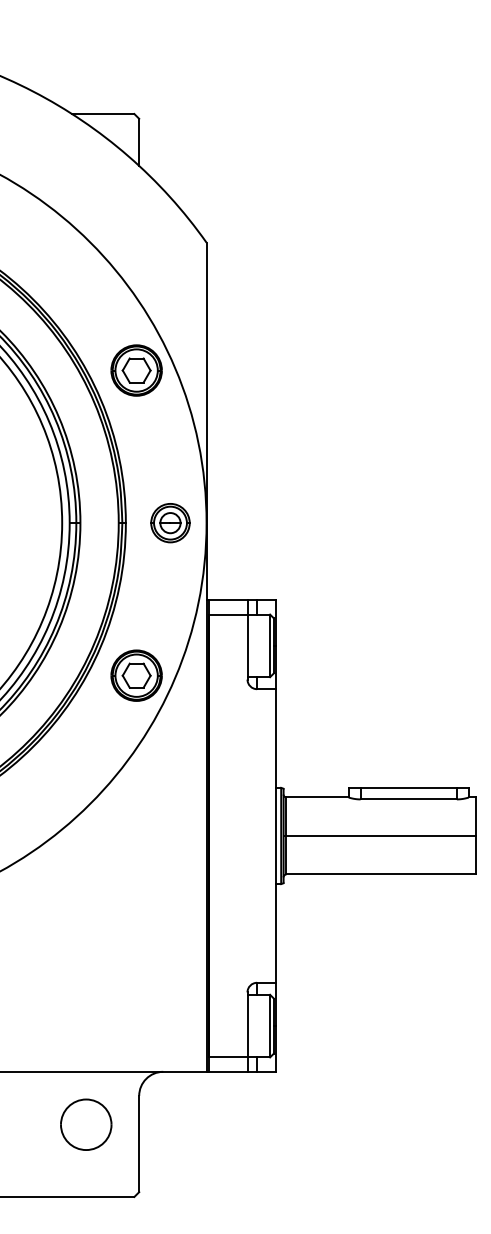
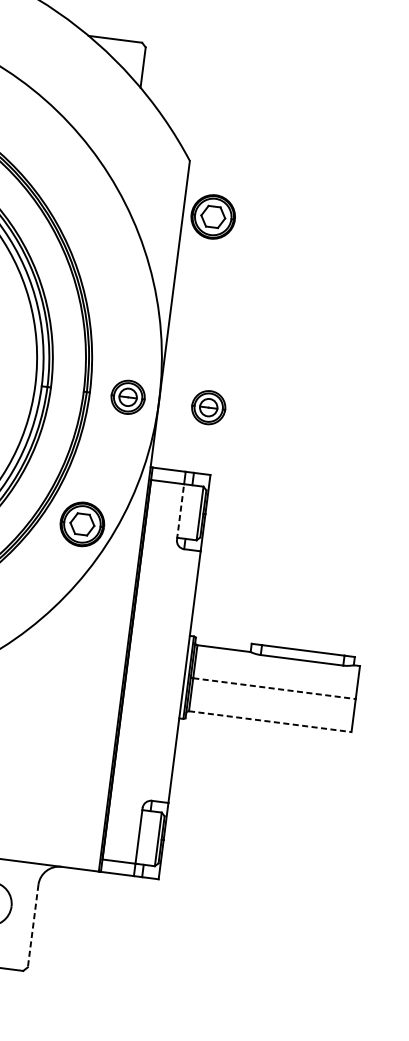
part: (136, 370) -> (213, 216), moved
part: (264, 523) -> (208, 407), added
line: (247, 646) -> (180, 511), solid -> dashed
line: (381, 835) -> (274, 688), solid -> dashed
line: (381, 874) -> (270, 721), solid -> dashed
line: (139, 1144) -> (33, 926), solid -> dashed

